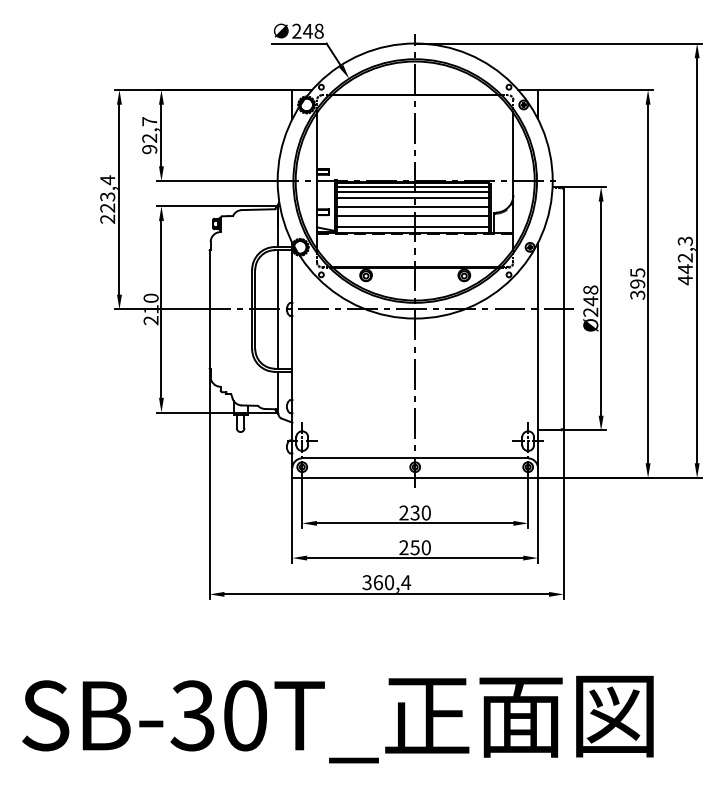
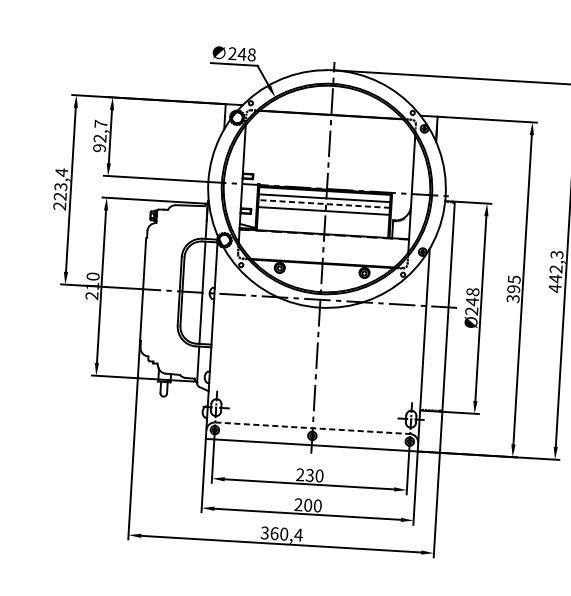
line: (412, 186) -> (324, 193), removed
line: (412, 198) -> (323, 203), solid -> dashed
line: (412, 216) -> (322, 219), removed
line: (412, 226) -> (322, 228), removed
line: (415, 458) -> (313, 428), solid -> dashed
text: (414, 547) -> (307, 505), 250 -> 200

